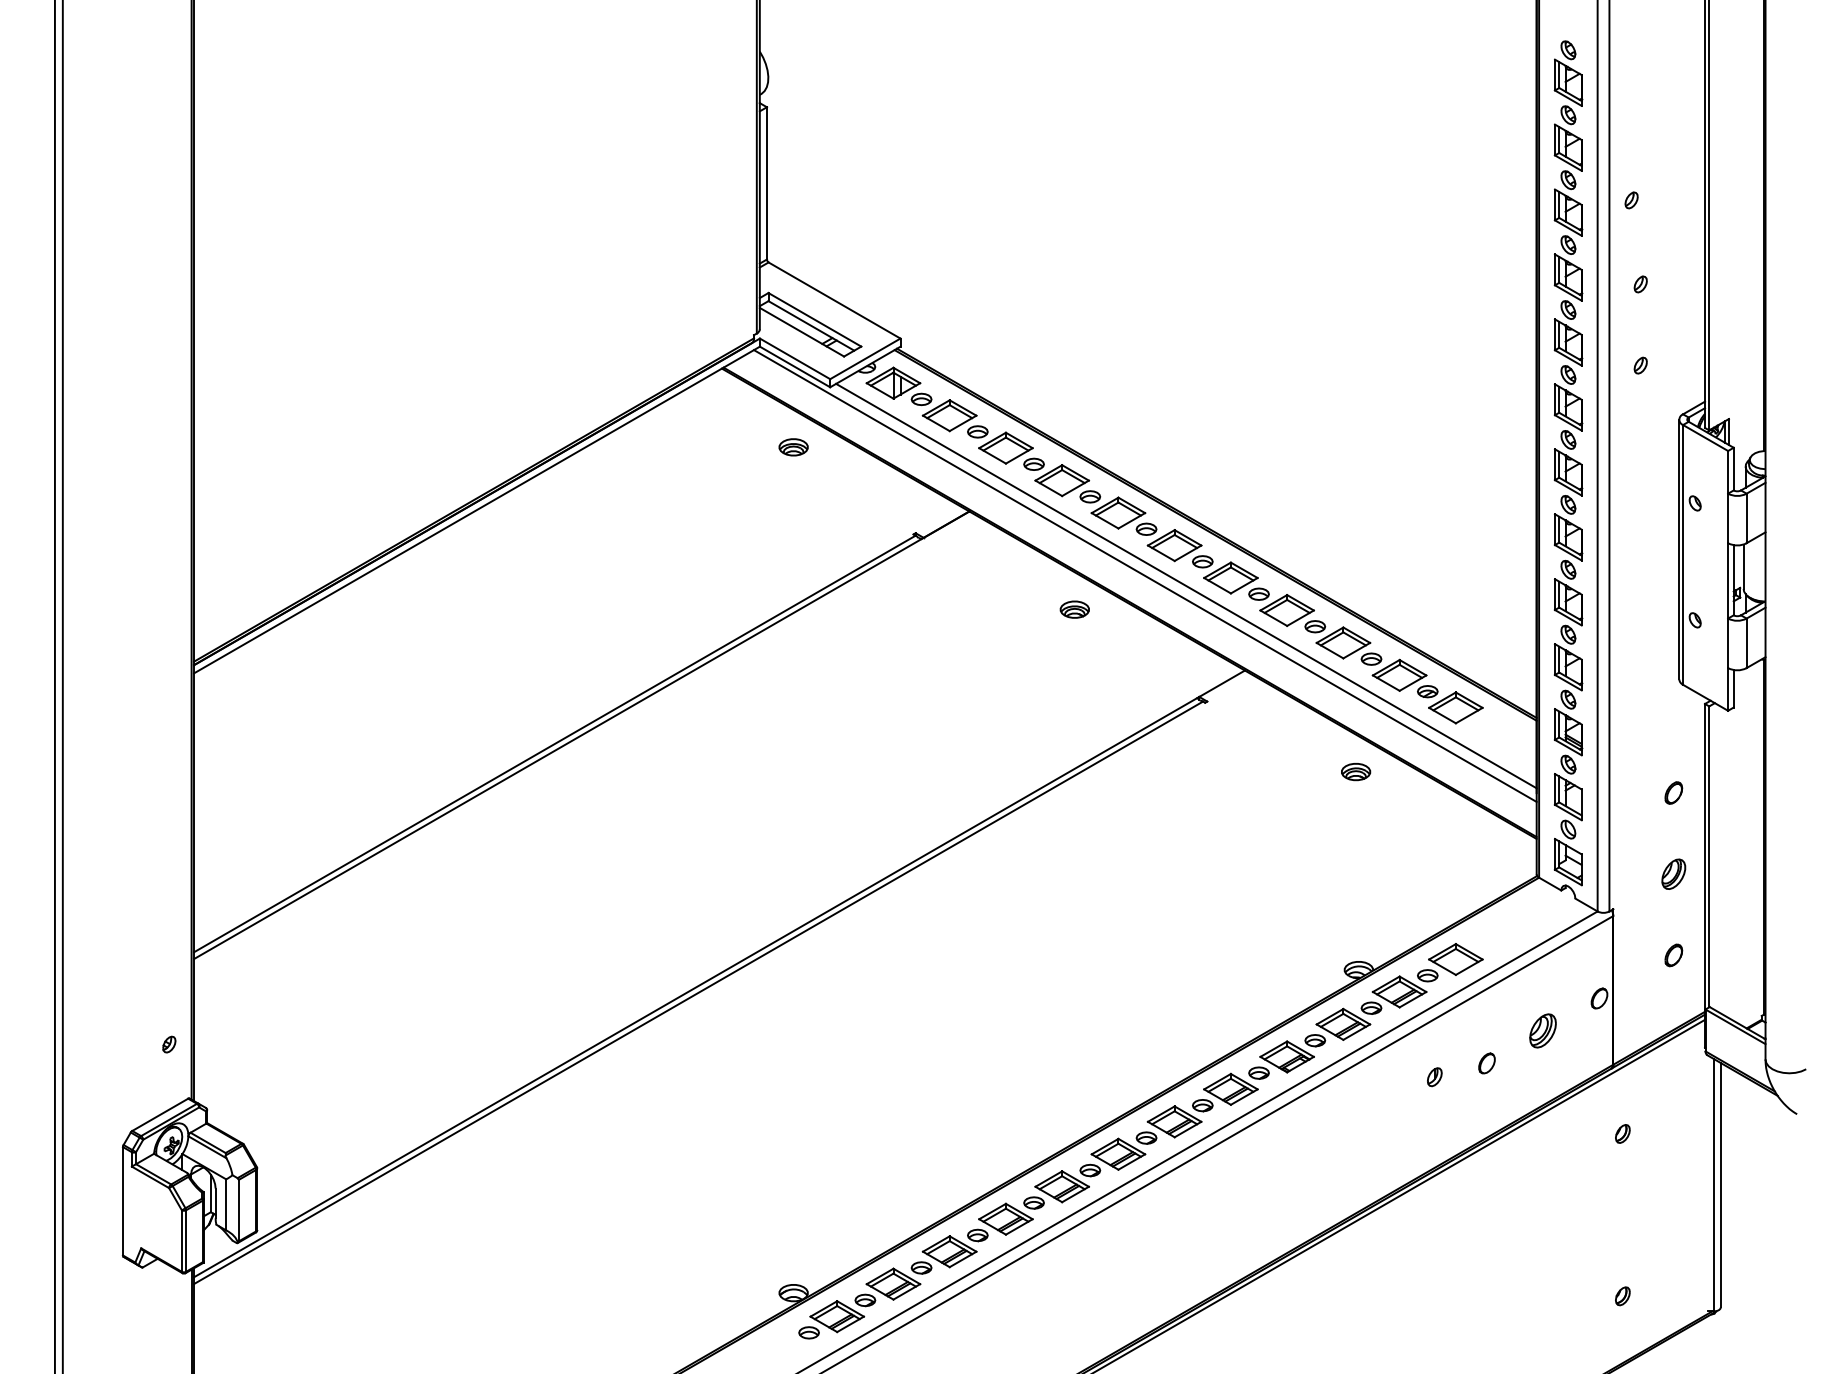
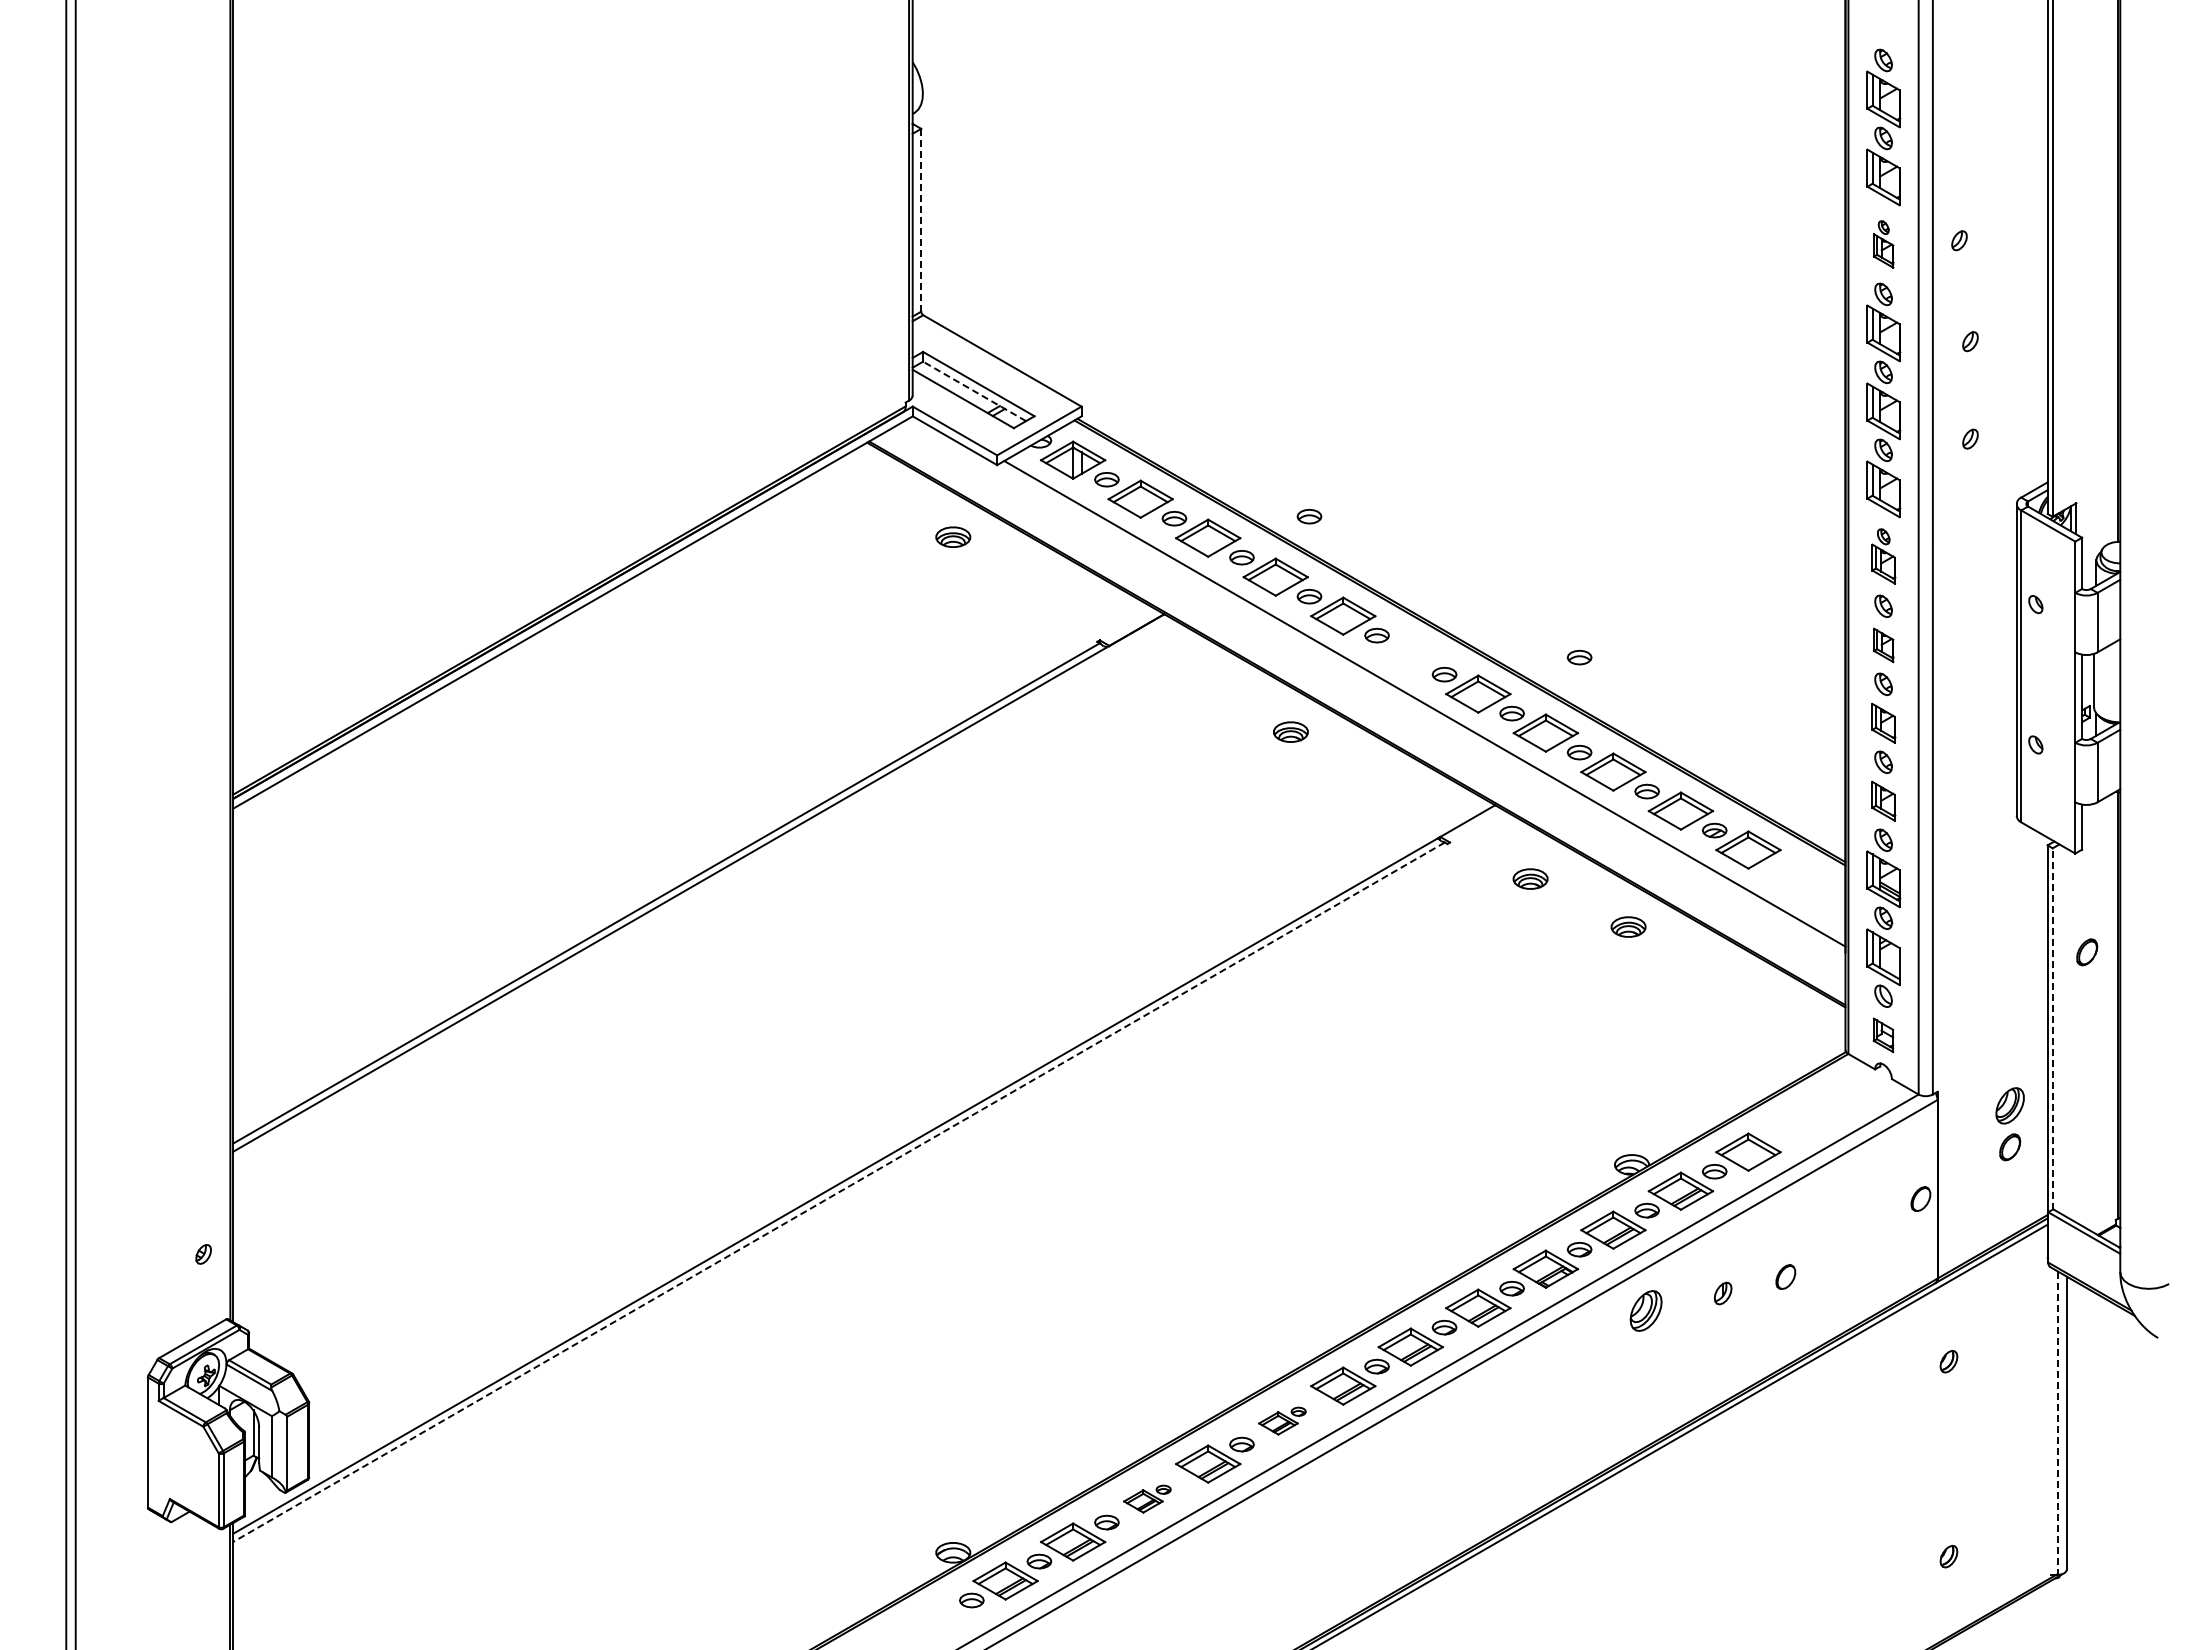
line: (767, 183) -> (921, 220), solid -> dashed
part: (1568, 203) -> (1883, 244), size x0.6
line: (811, 325) -> (974, 391), solid -> dashed
part: (1090, 430) -> (1309, 516), added
part: (1568, 463) -> (1883, 556), size x0.7
part: (1568, 537) -> (1883, 645), size x0.6
part: (1174, 545) -> (1410, 654), removed
part: (1315, 547) -> (1579, 657), added
line: (1145, 575) -> (1375, 691), removed
part: (1568, 602) -> (1883, 723), size x0.7
part: (1568, 667) -> (1883, 801), size x0.7
part: (1274, 731) -> (1530, 878), added
part: (1674, 793) -> (2087, 952), moved
line: (1709, 857) -> (2052, 1029), solid -> dashed
part: (1568, 862) -> (1883, 1035), size x0.6
part: (1673, 873) -> (2009, 1105), moved
line: (698, 993) -> (838, 1192), solid -> dashed
part: (1542, 1030) -> (1645, 1310), moved
part: (1067, 1182) -> (1282, 1420), size x0.6
line: (1714, 1185) -> (2058, 1423), solid -> dashed
part: (955, 1247) -> (1147, 1498), size x0.6

